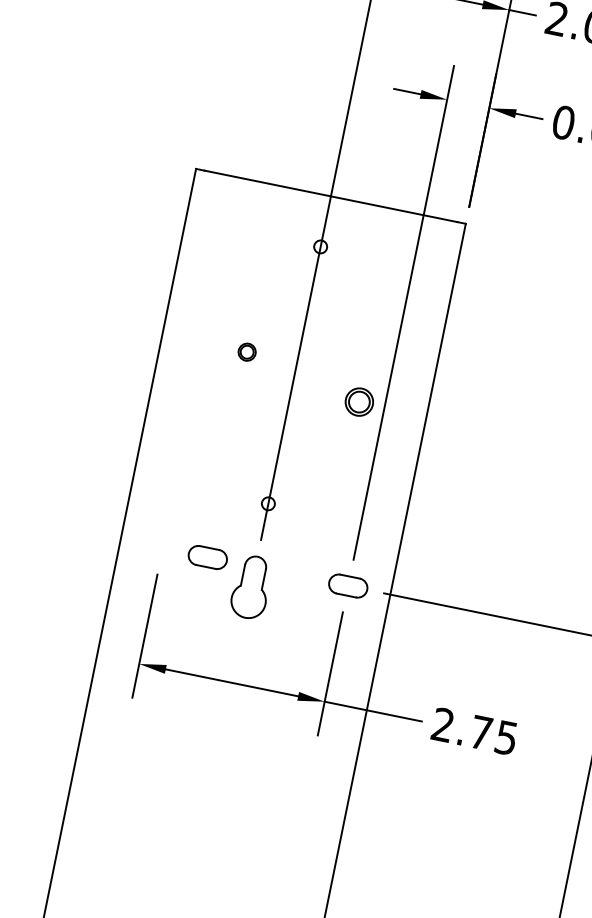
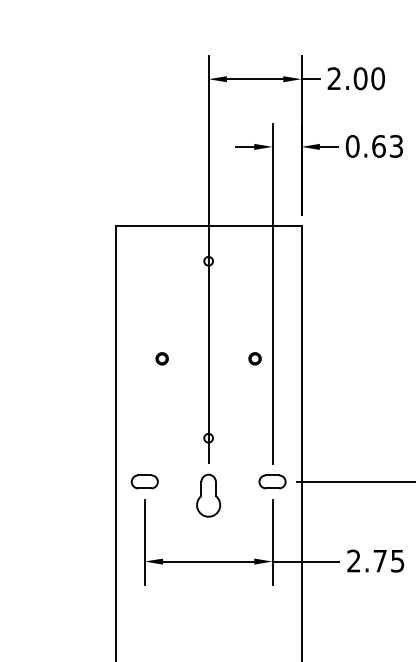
part: (246, 351) -> (161, 358), moved
part: (358, 401) -> (254, 358), size x0.62
part: (207, 556) -> (144, 481), moved

